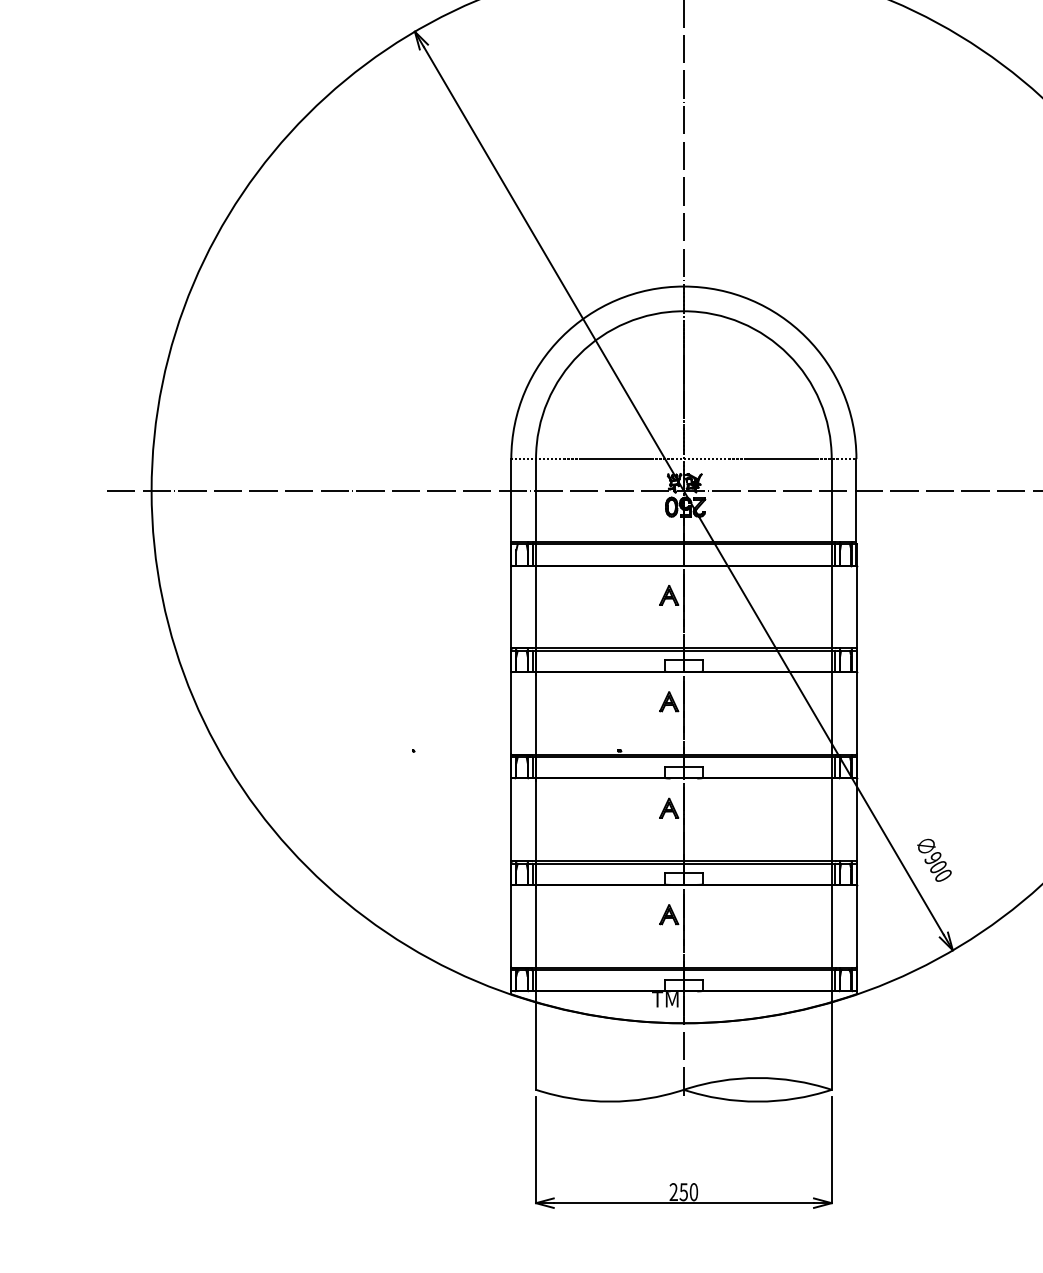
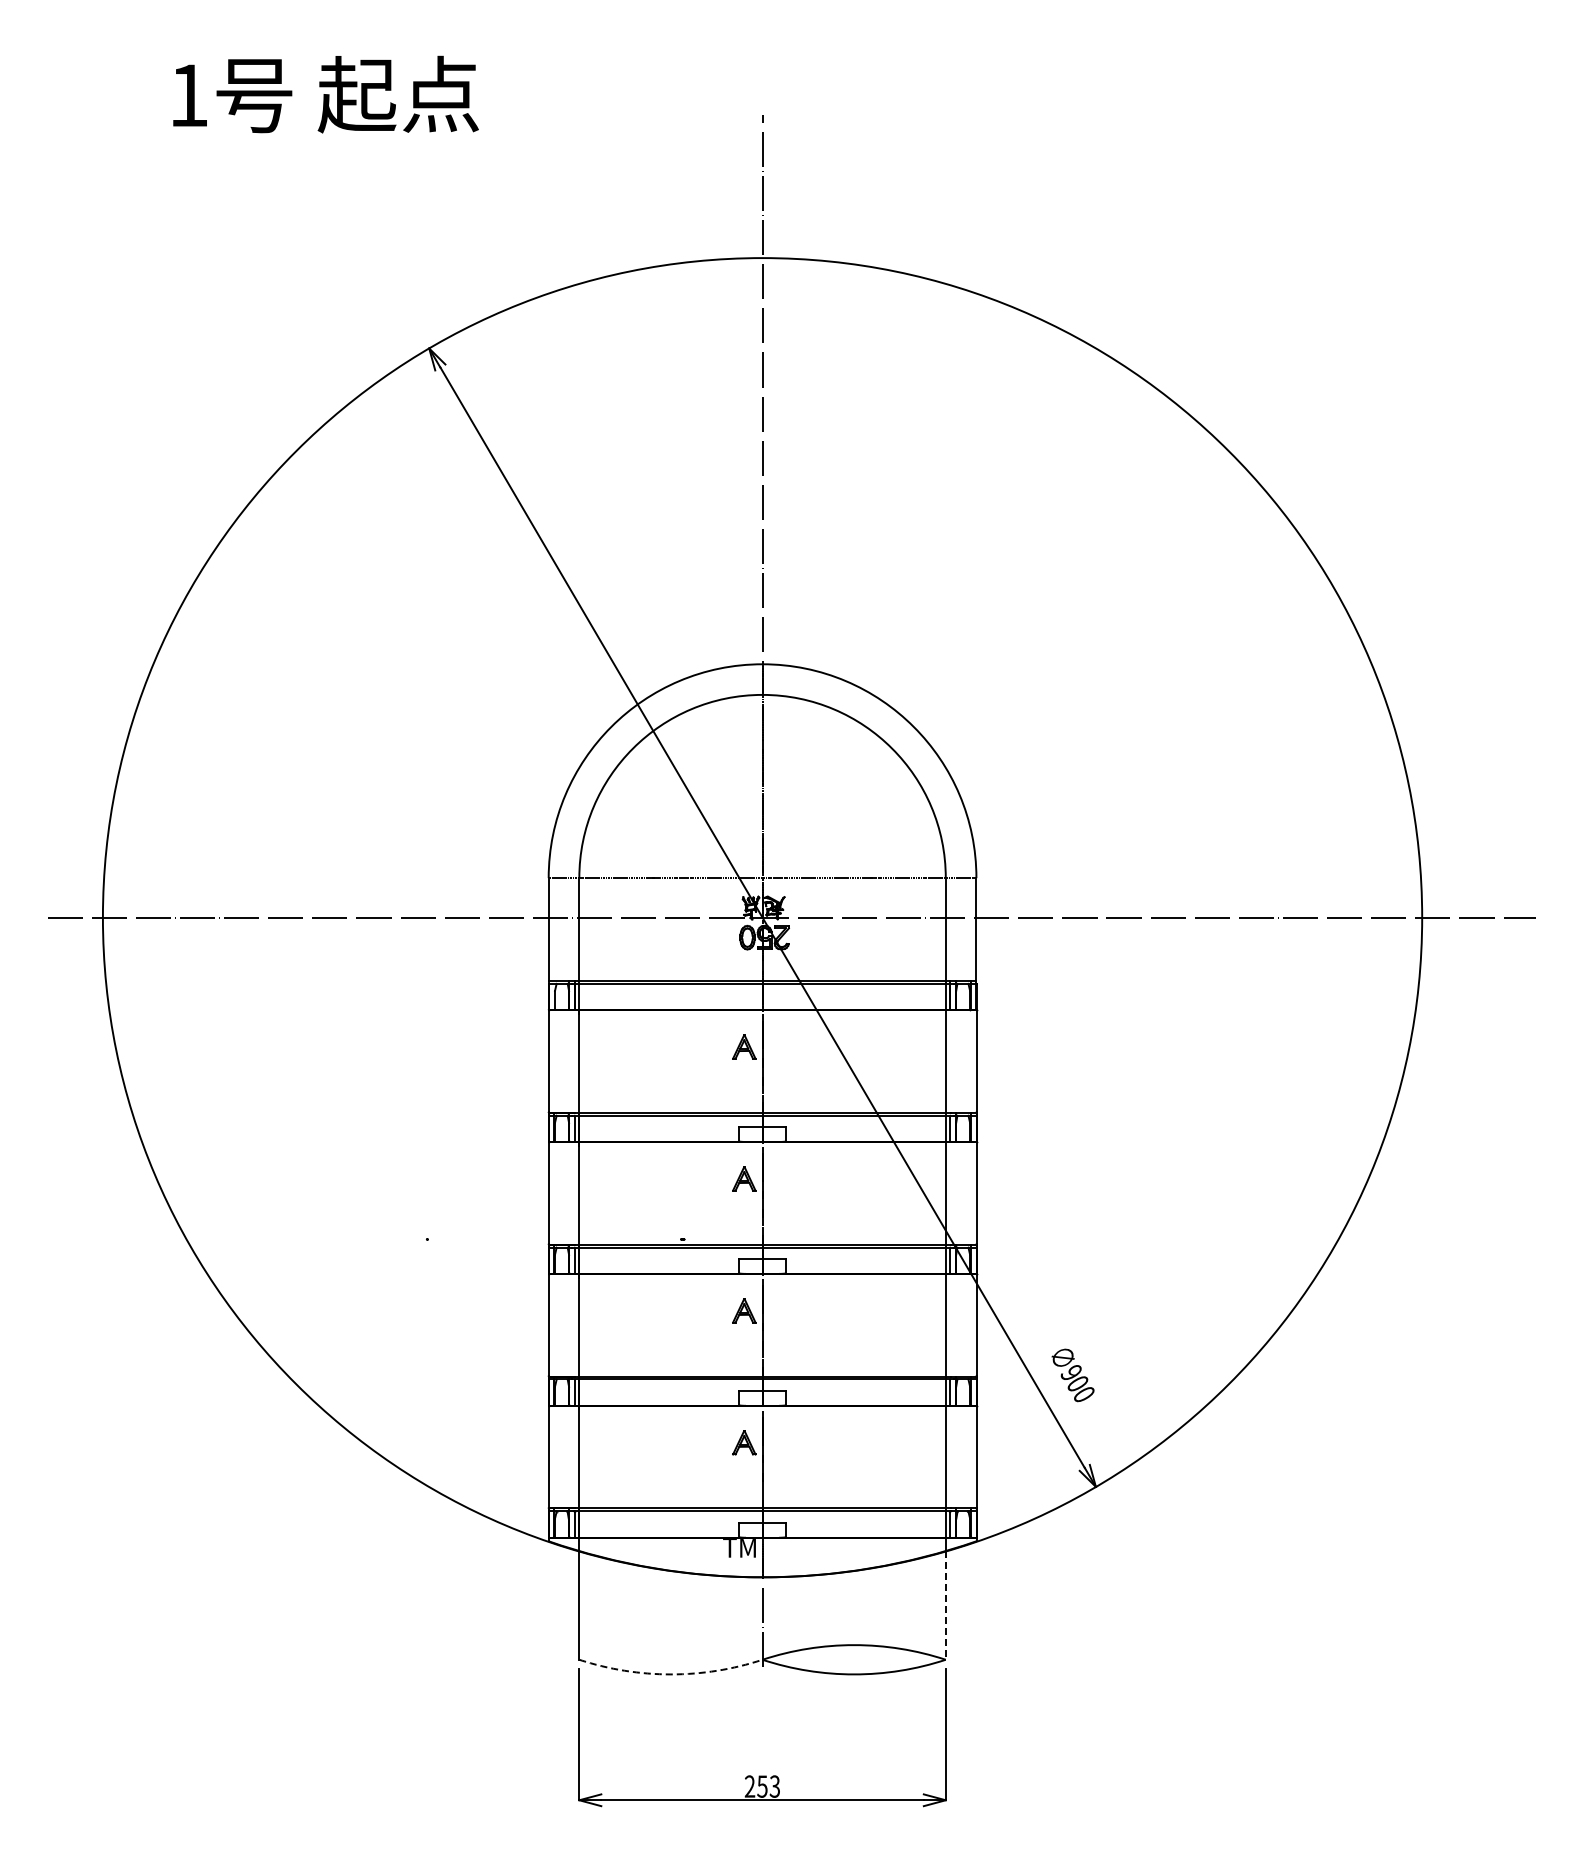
line: (831, 1046) -> (945, 1606), solid -> dashed
arc: (609, 1101) -> (670, 1674), solid -> dashed
text: (693, 1192) -> (774, 1786), 250 -> 253

